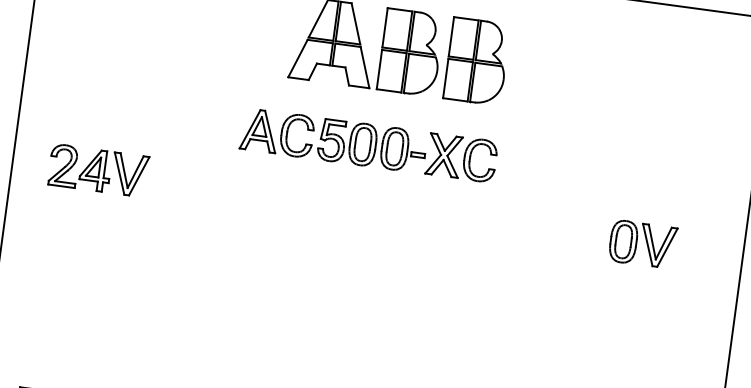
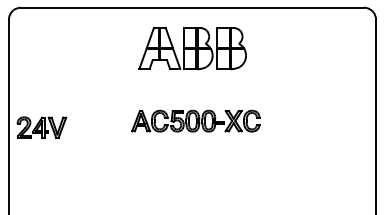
part: (368, 143) -> (195, 120), moved
part: (97, 170) -> (41, 127), moved
part: (642, 243) -> (325, 127), removed

